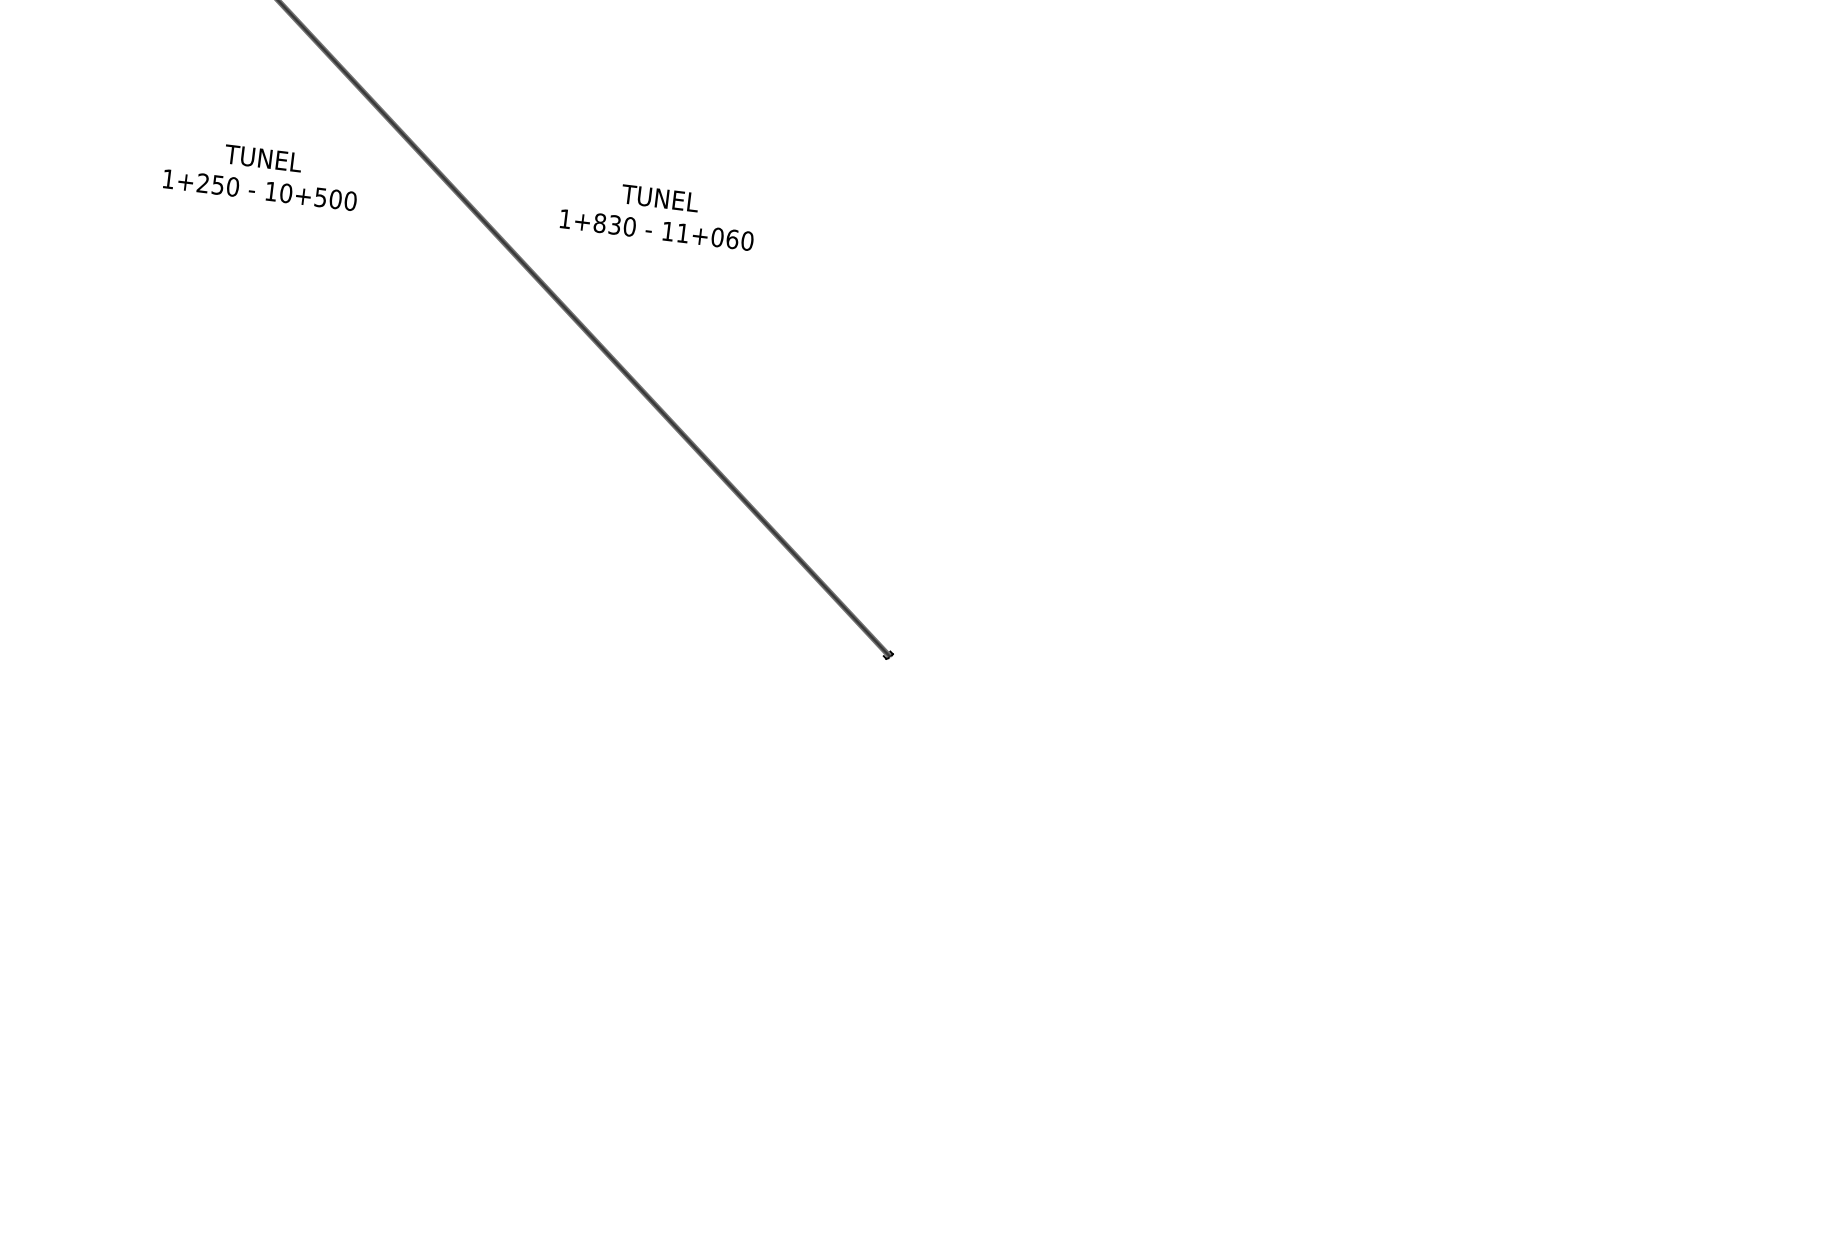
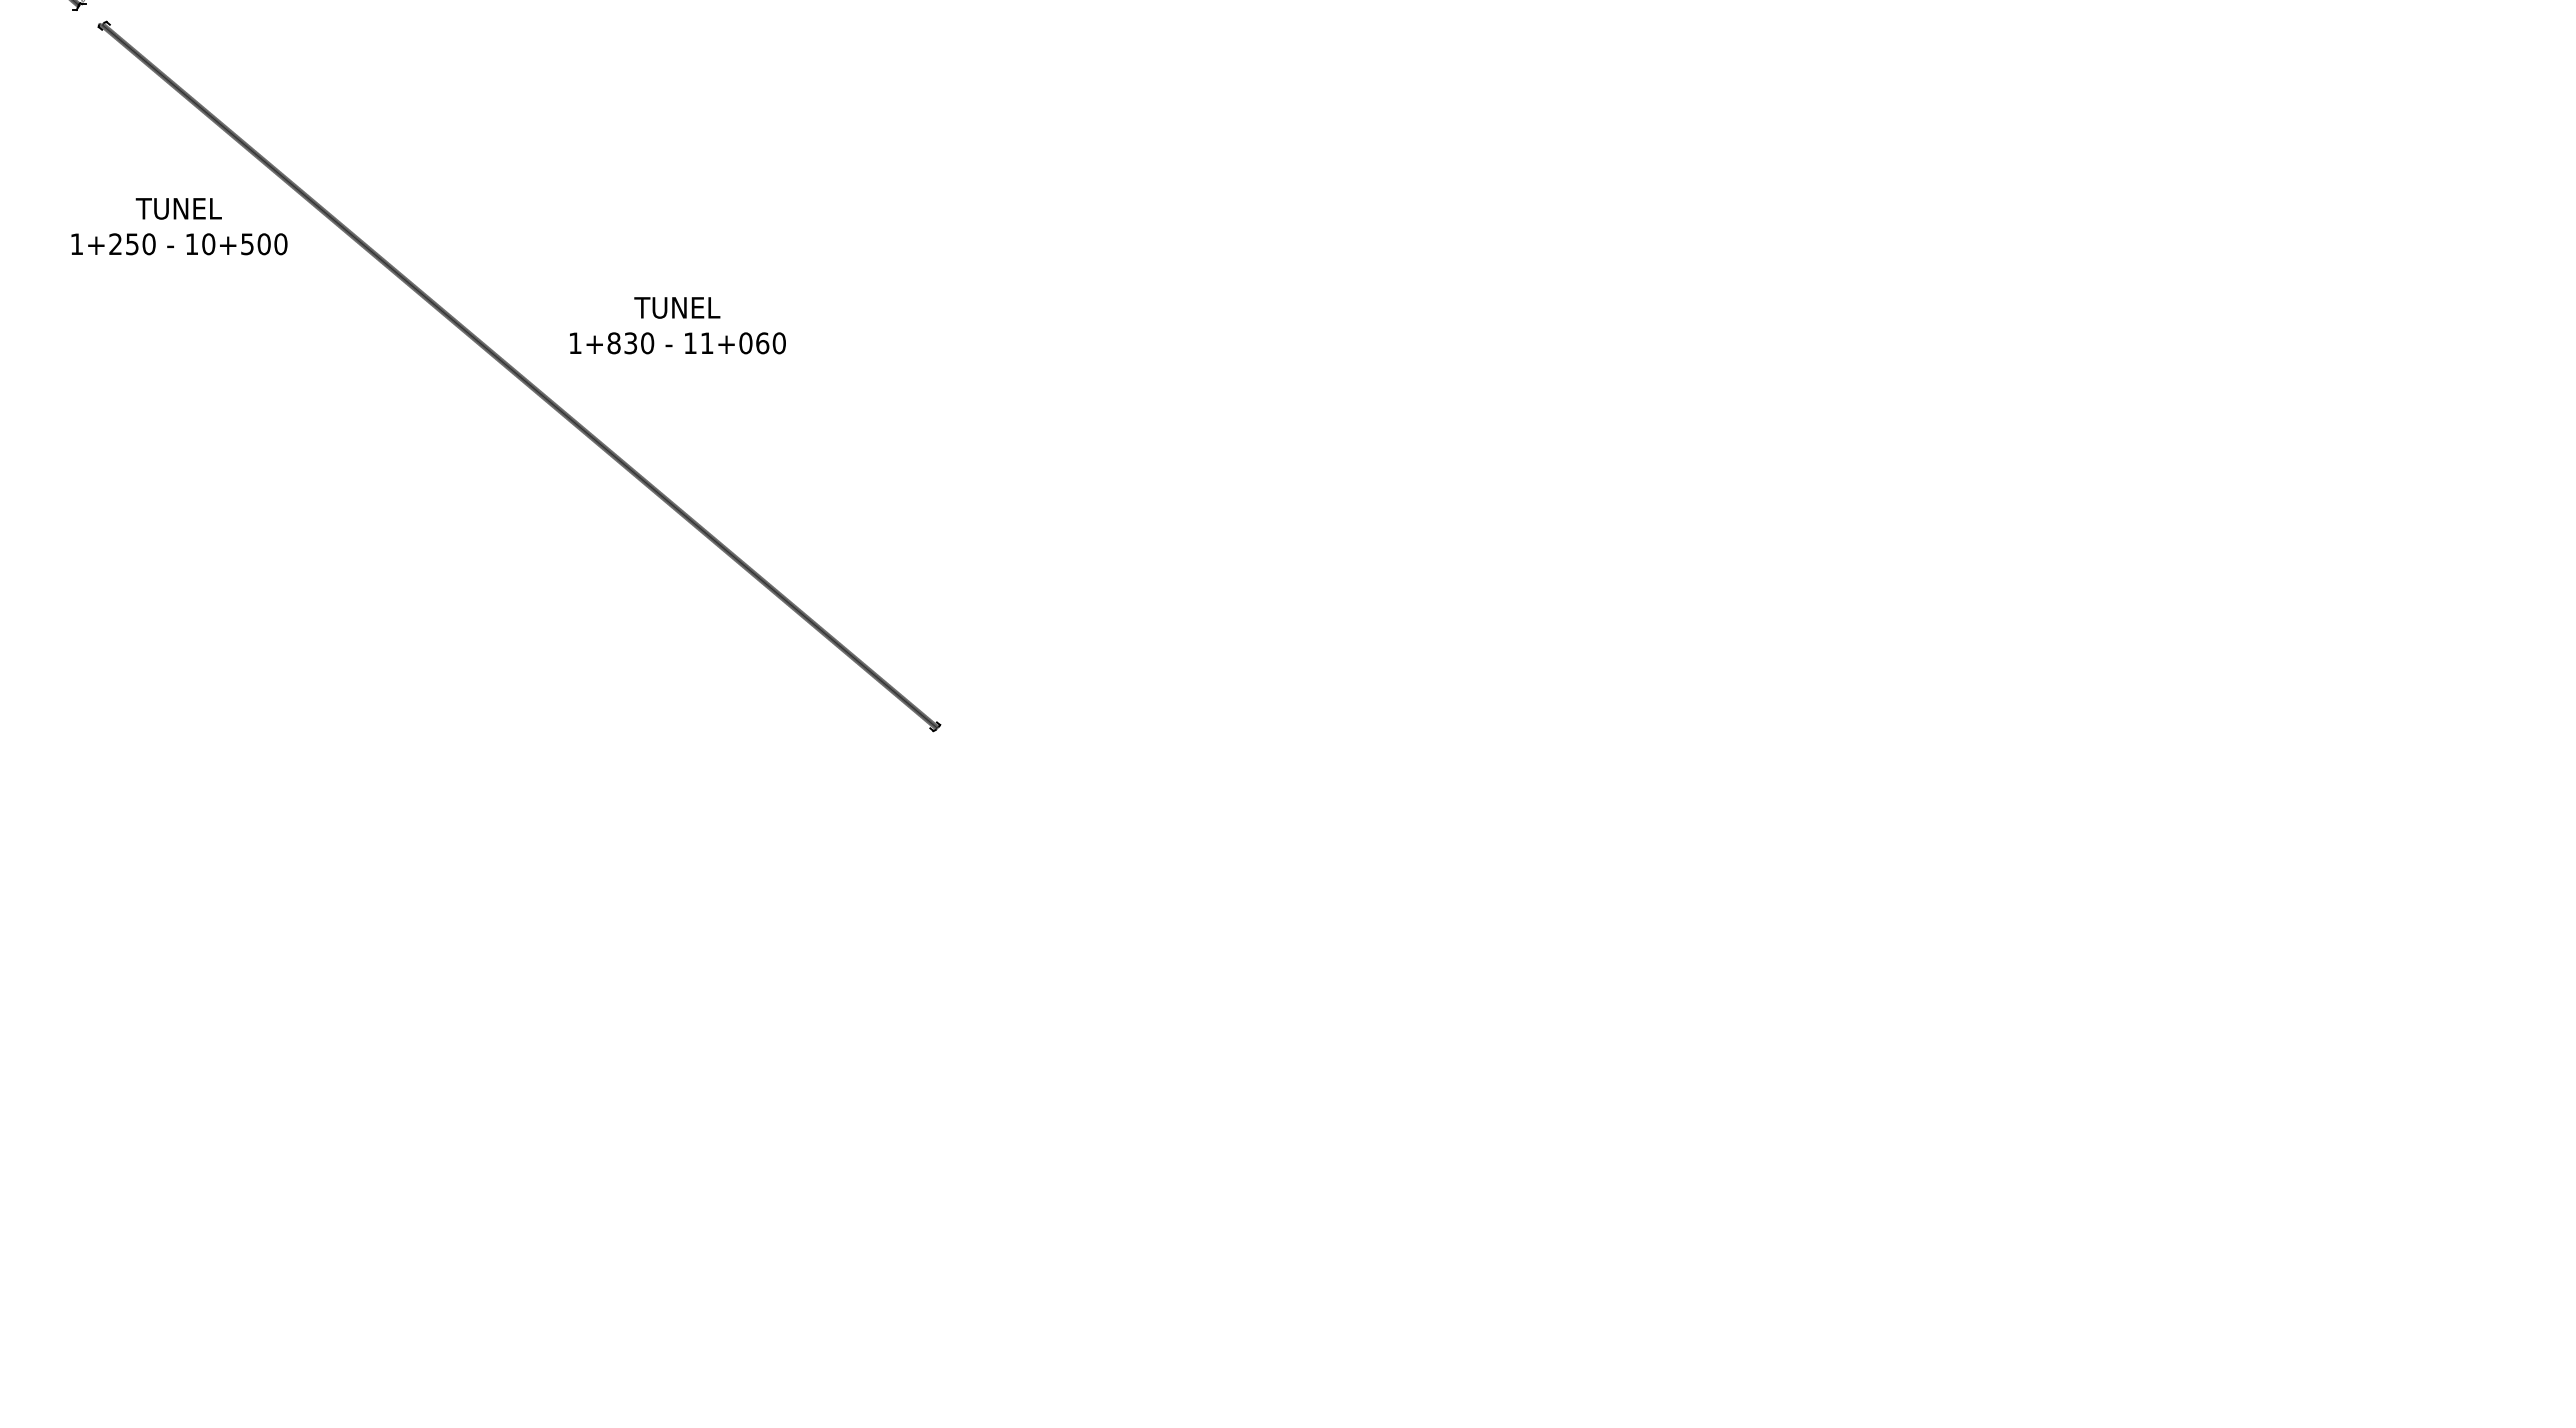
text: (262, 174) -> (179, 226), moved
text: (658, 214) -> (677, 325), moved

